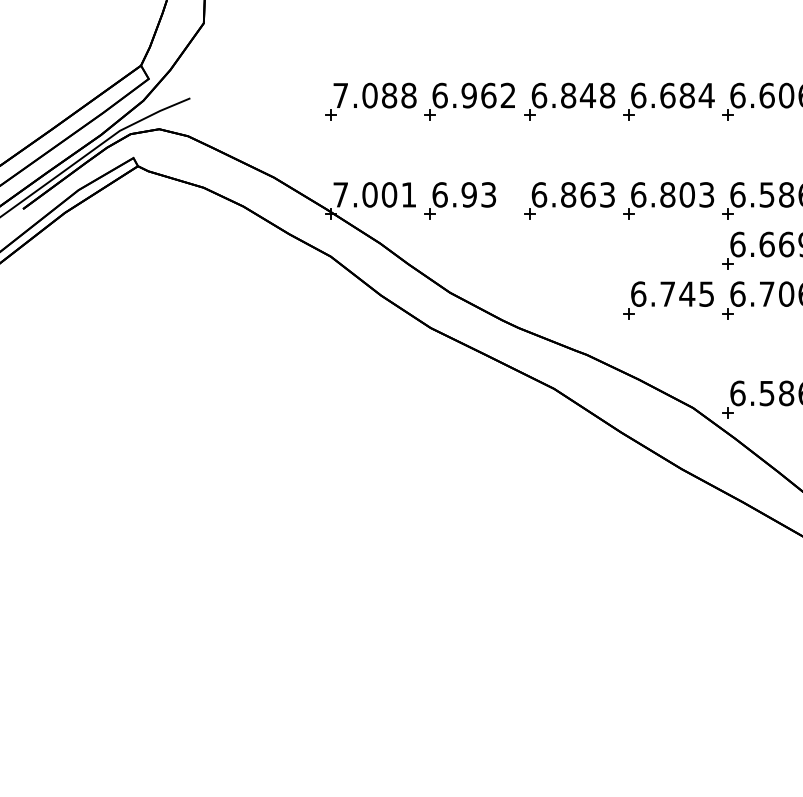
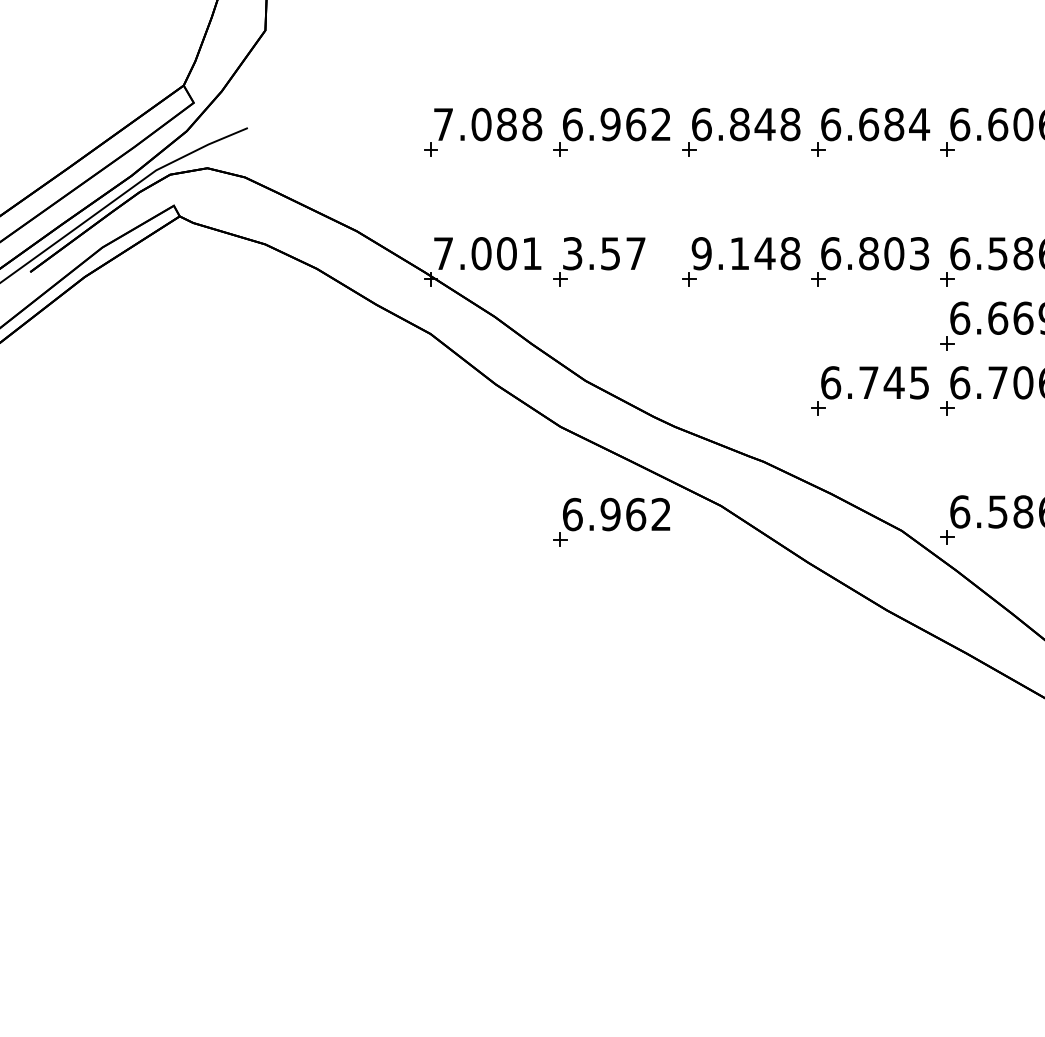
text: (464, 194) -> (604, 253), 6.93 -> 3.57
text: (572, 194) -> (745, 253), 6.863 -> 9.148
part: (469, 400) -> (611, 521), added

